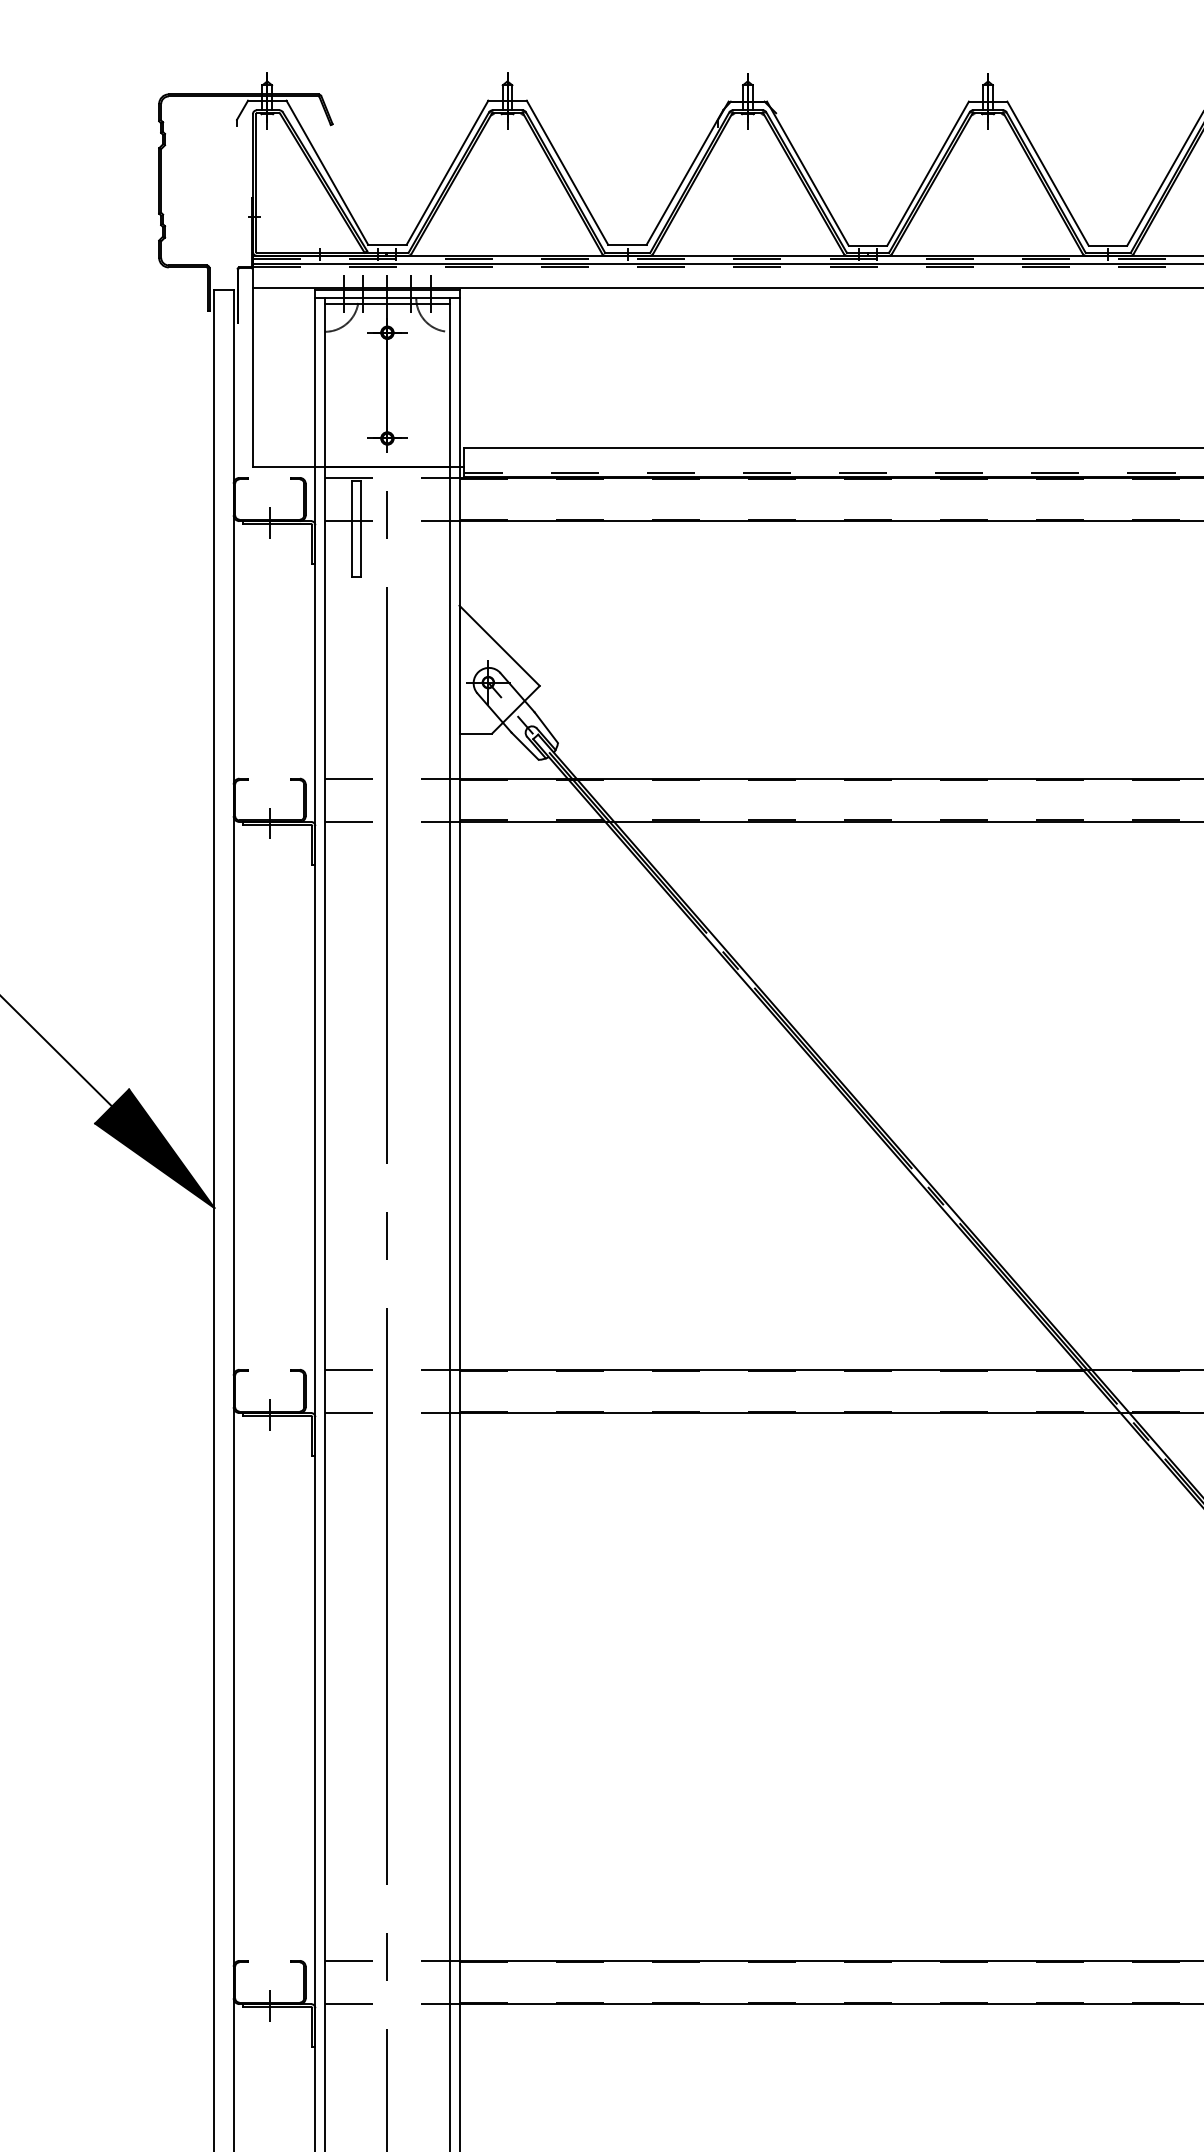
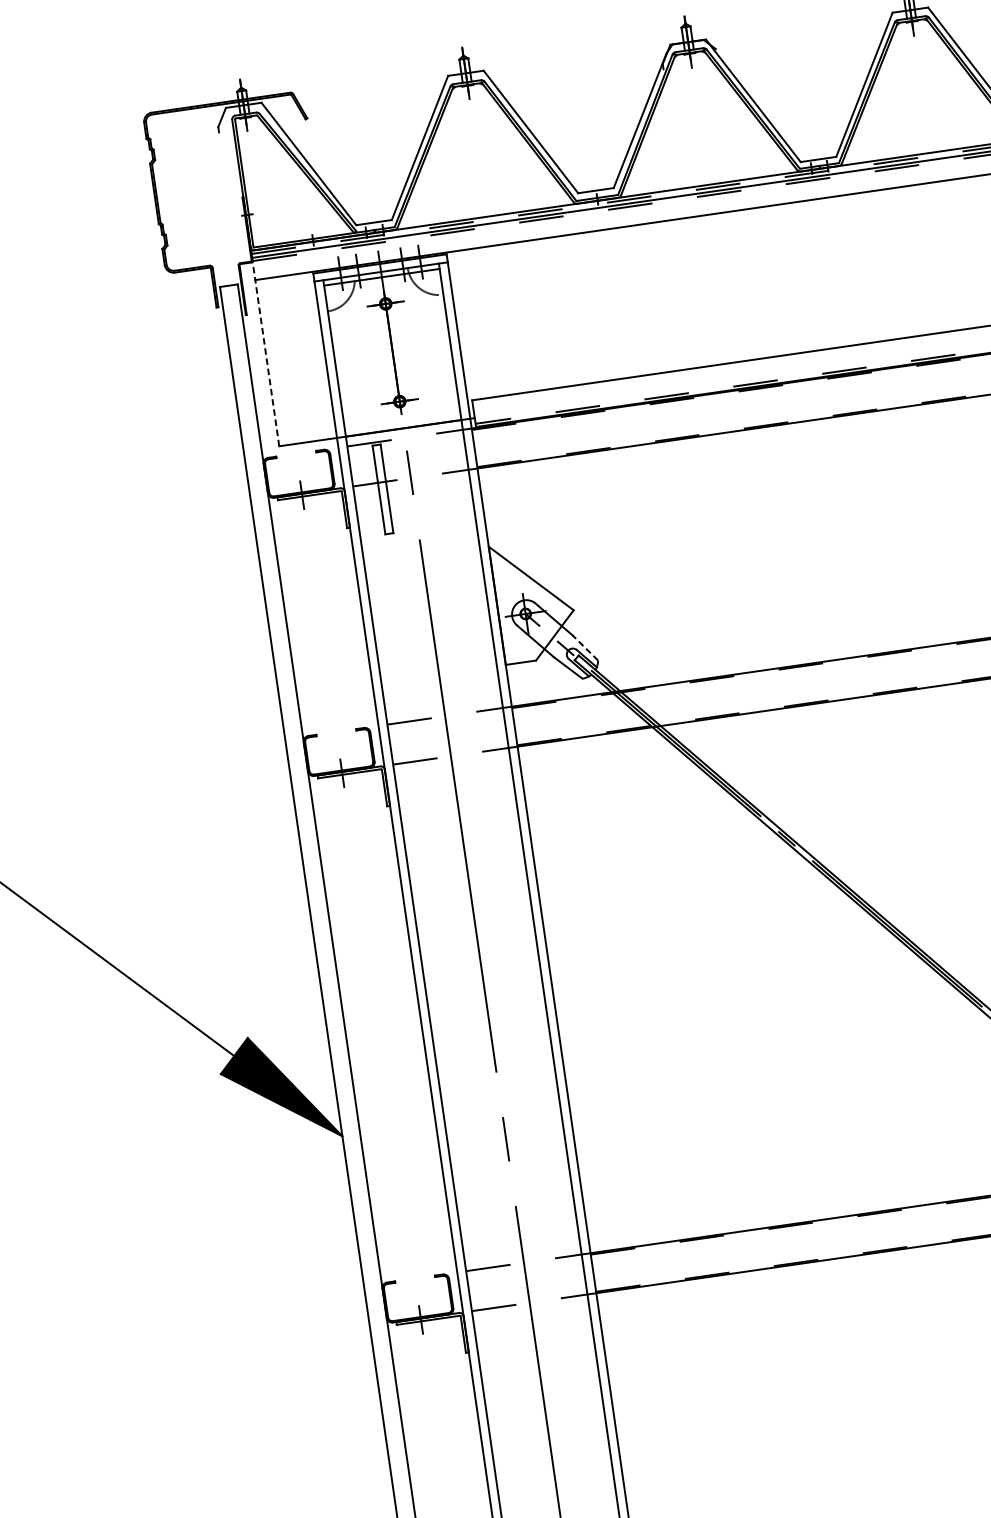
line: (252, 361) -> (264, 348), solid -> dashed
line: (546, 727) -> (585, 647), solid -> dashed

